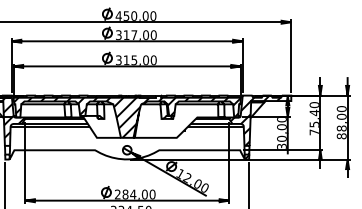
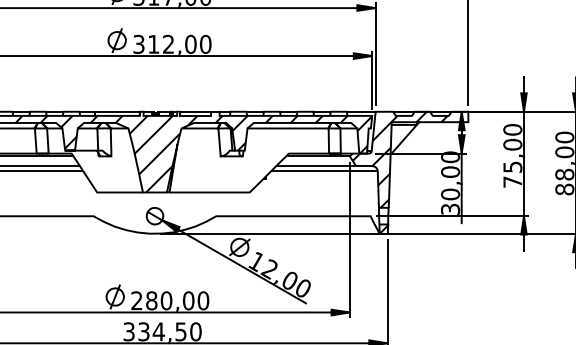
text: (134, 59) -> (168, 42), 315,00 -> 312,00
text: (313, 112) -> (510, 144), 75,40 -> 75,00
text: (133, 194) -> (166, 300), 284,00 -> 280,00

